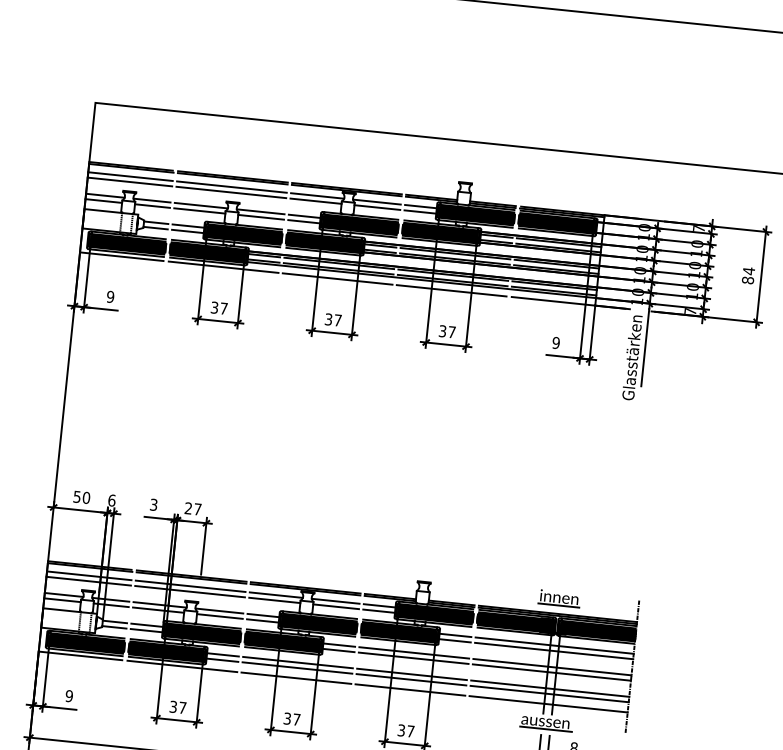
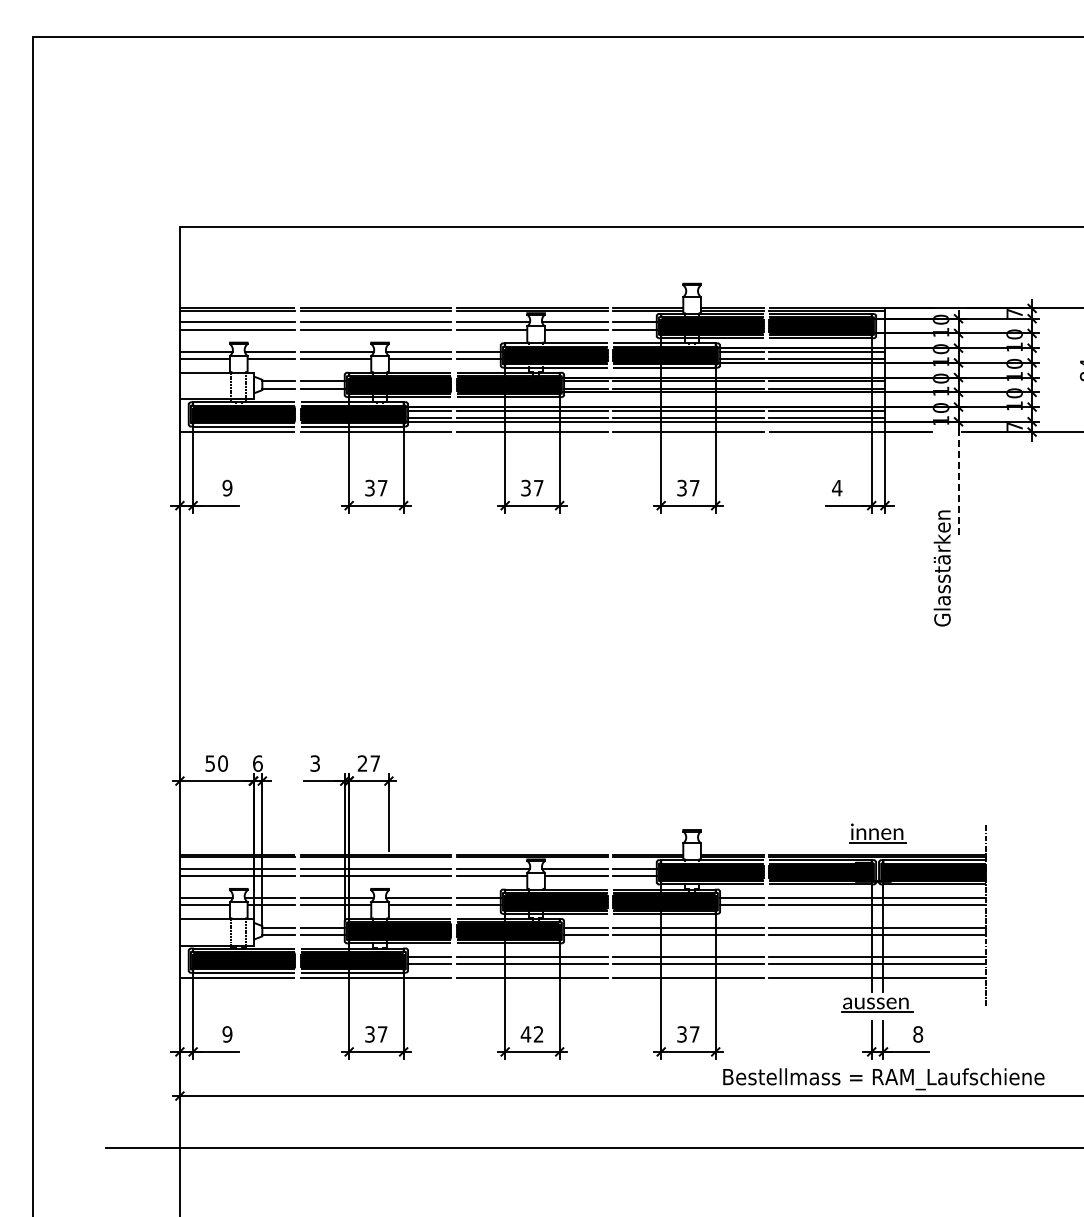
text: (556, 342) -> (837, 487), 9 -> 4
line: (645, 347) -> (958, 481), solid -> dashed
text: (631, 357) -> (941, 568), moved
text: (291, 719) -> (531, 1034), 37 -> 42

